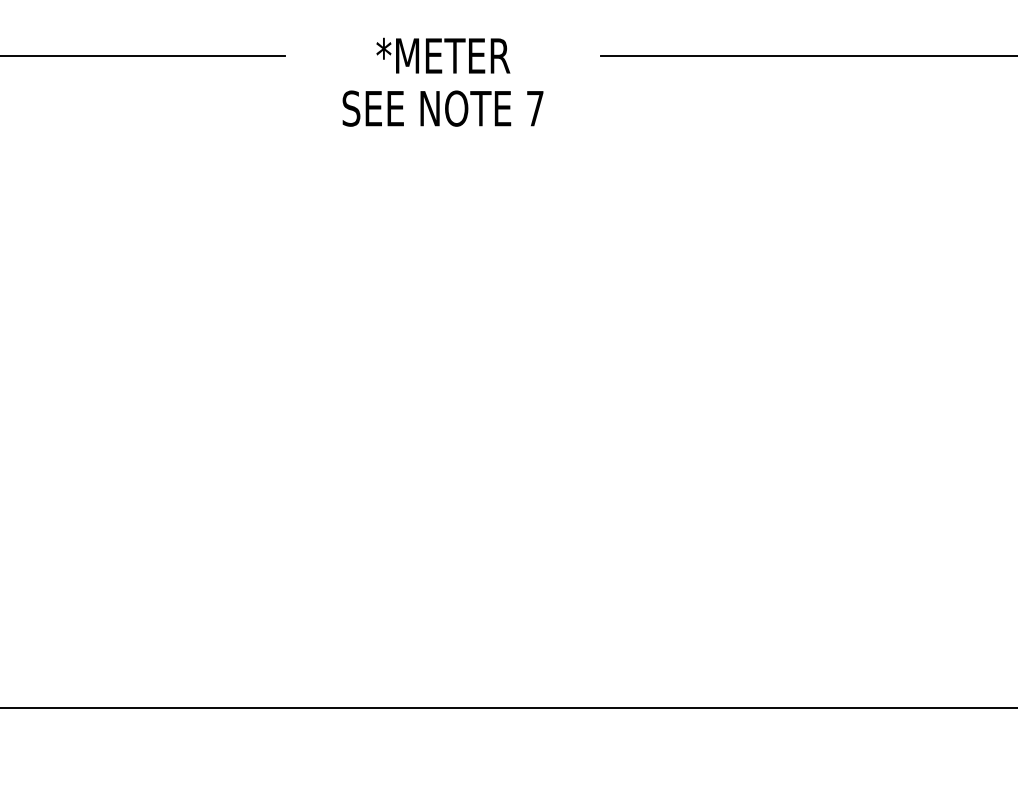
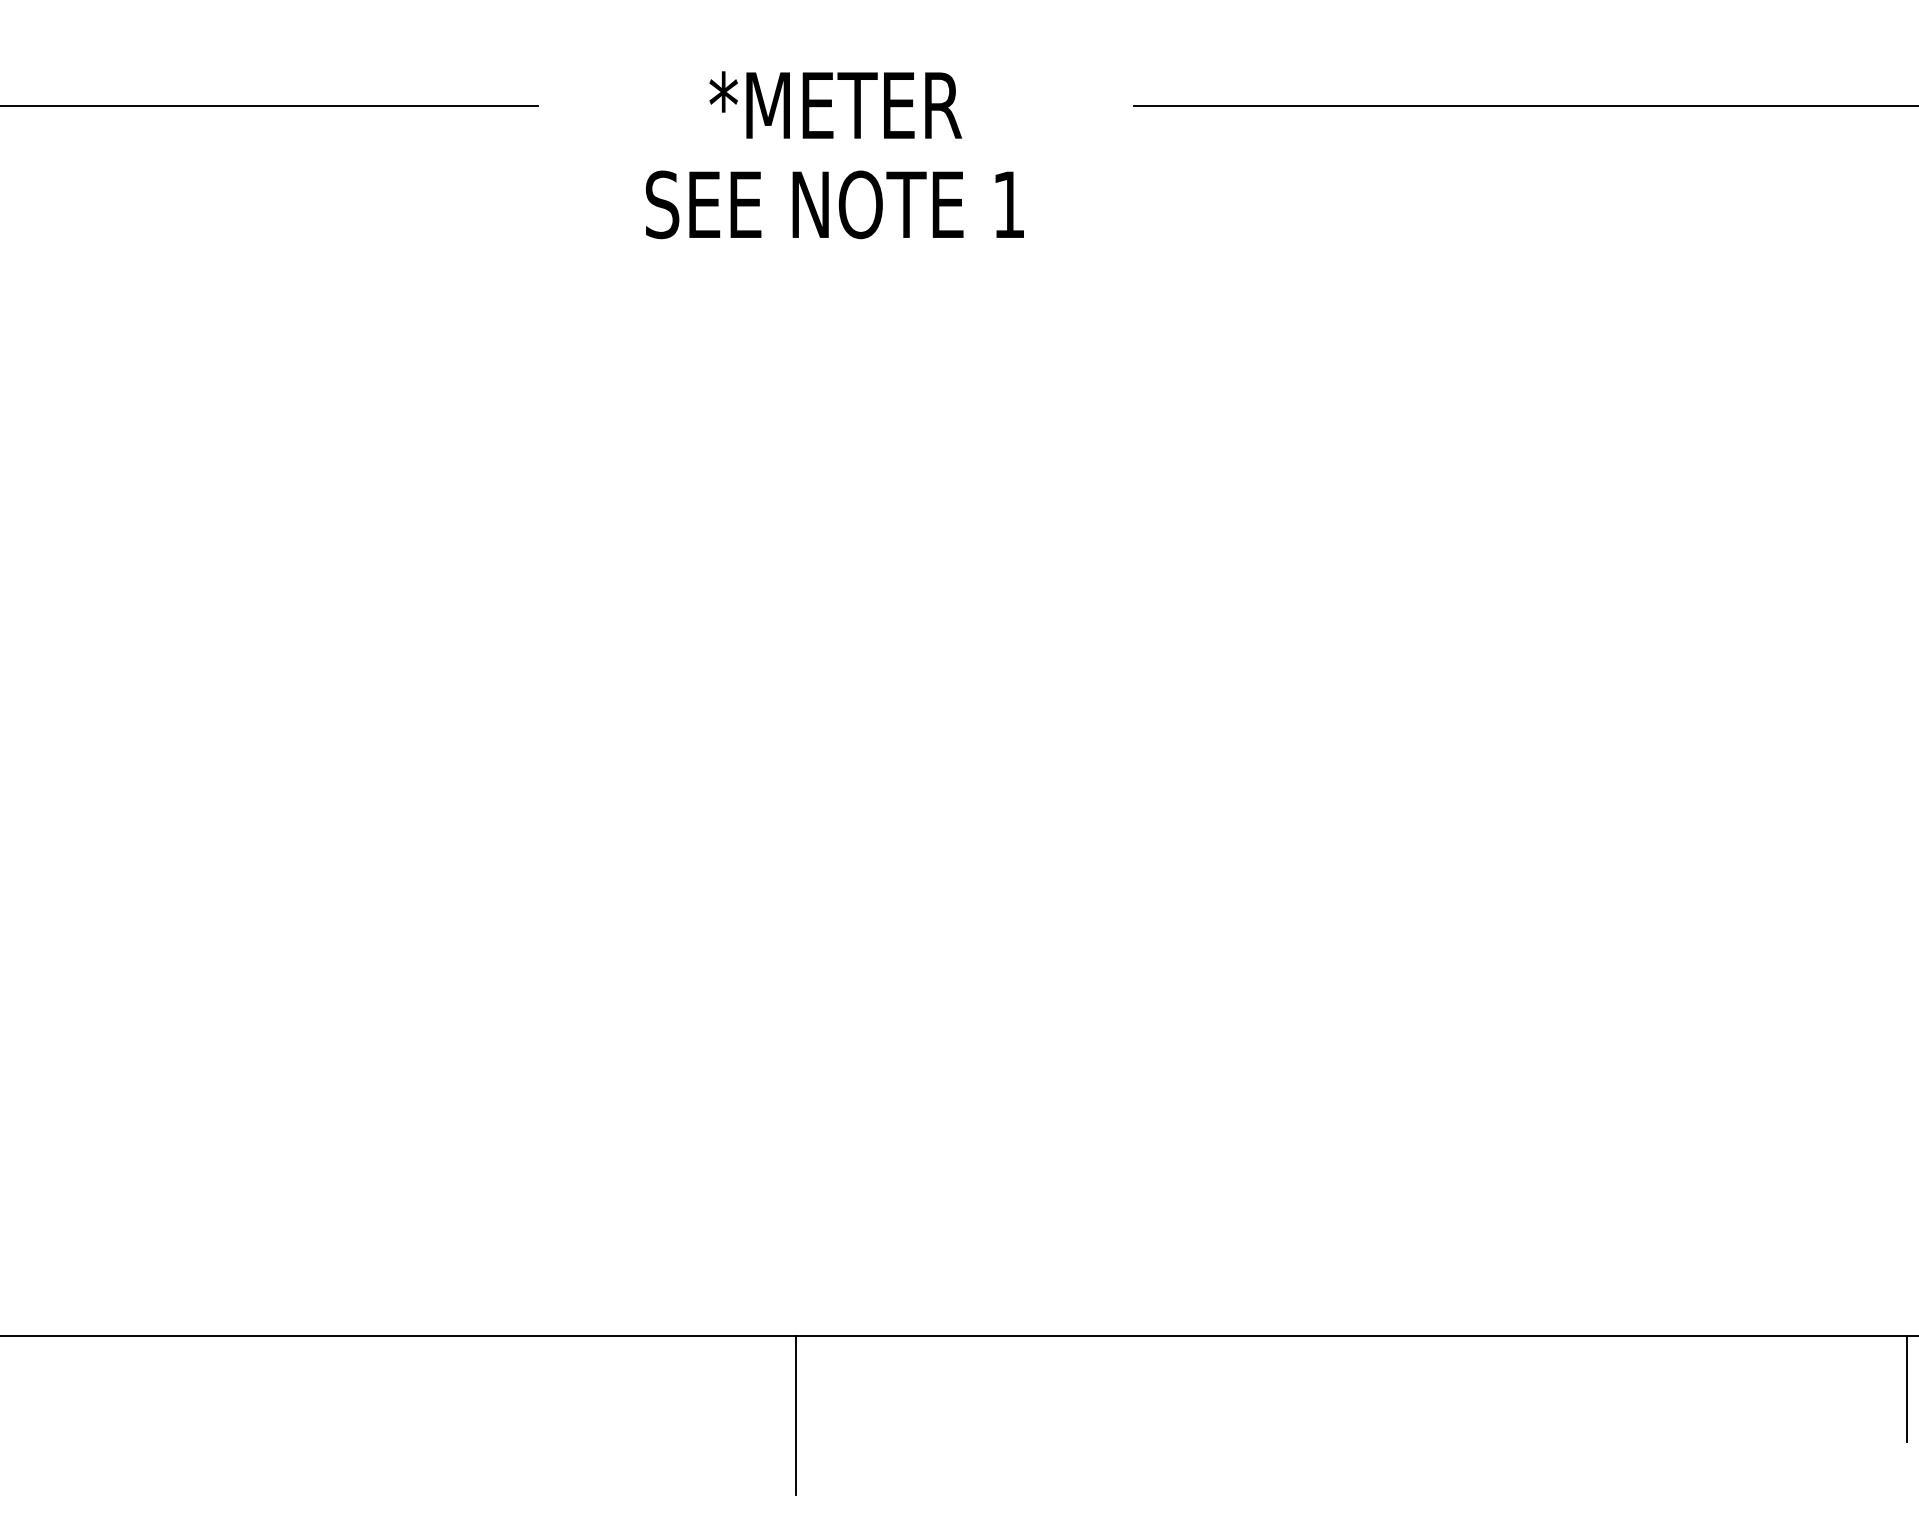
text: (535, 108) -> (1009, 204), 7 -> 1
line: (1011, 736) -> (1906, 1388), added
line: (422, 750) -> (796, 1415), added

